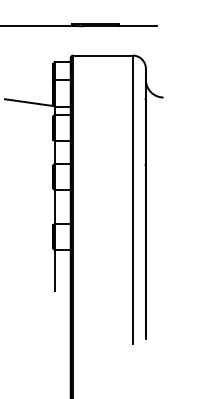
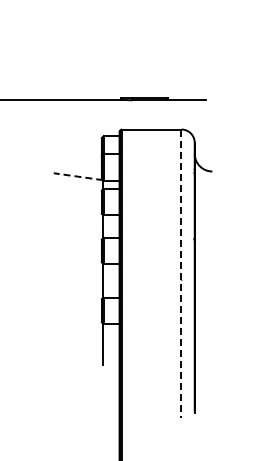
line: (29, 102) -> (78, 176), solid -> dashed
line: (132, 200) -> (181, 274), solid -> dashed

